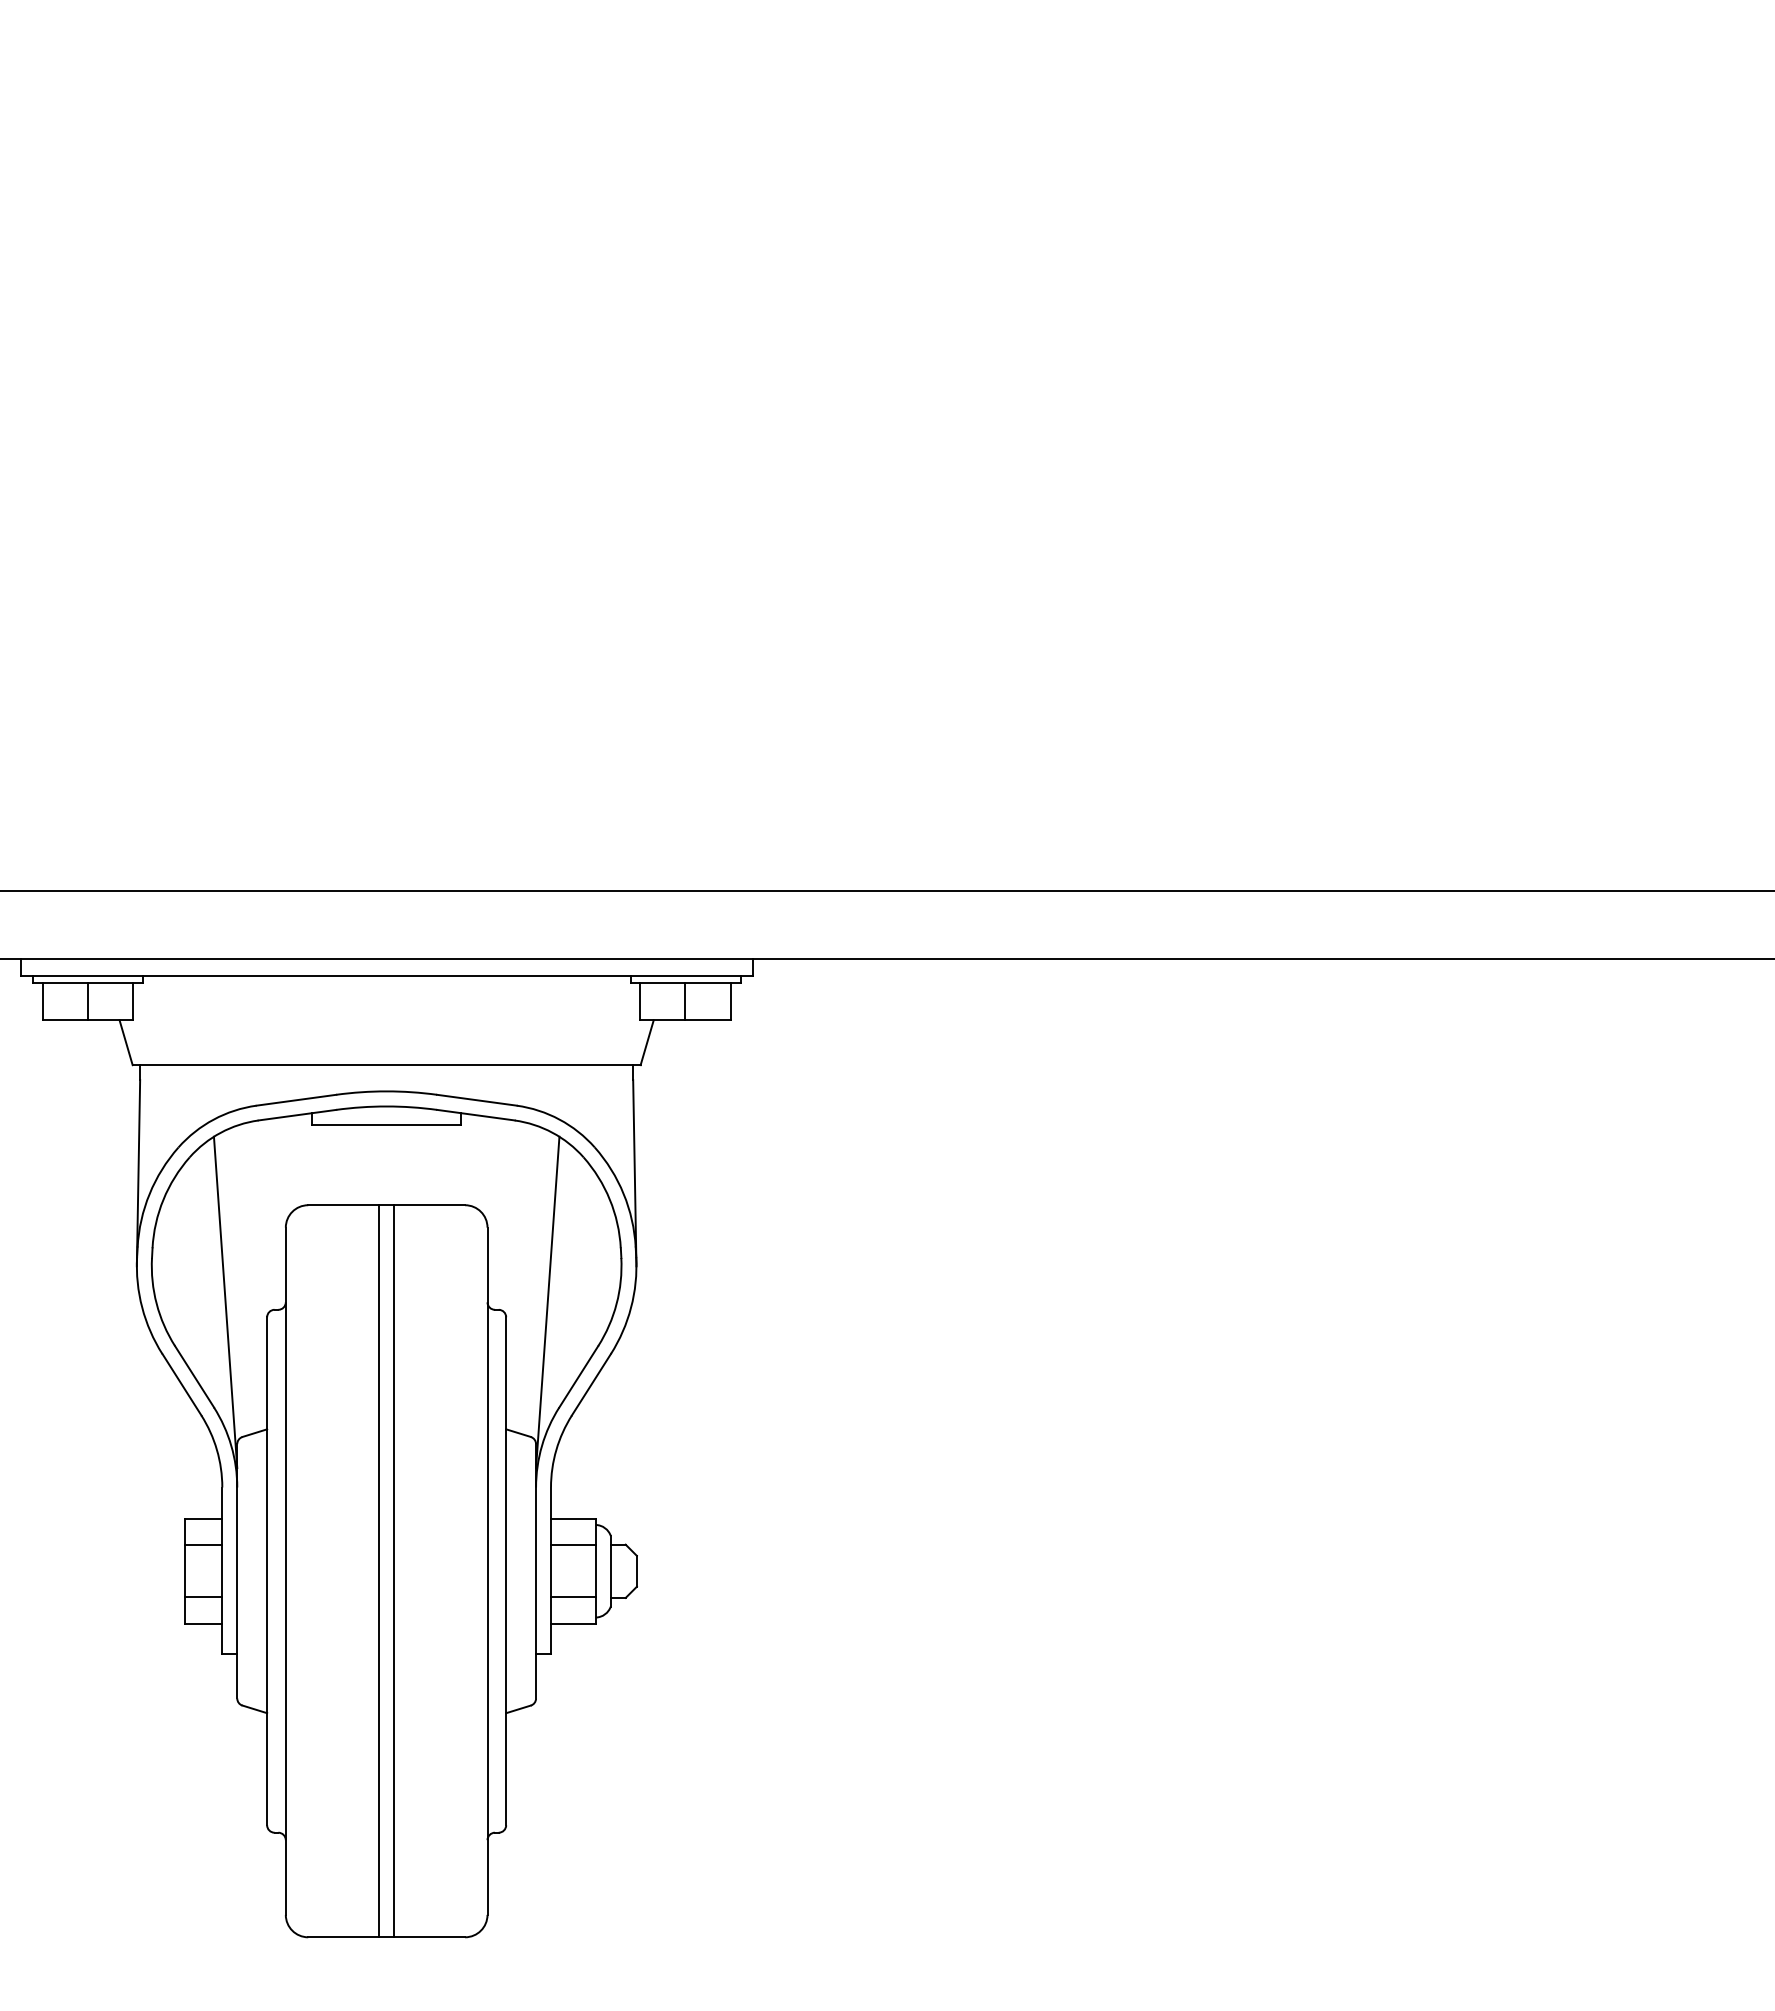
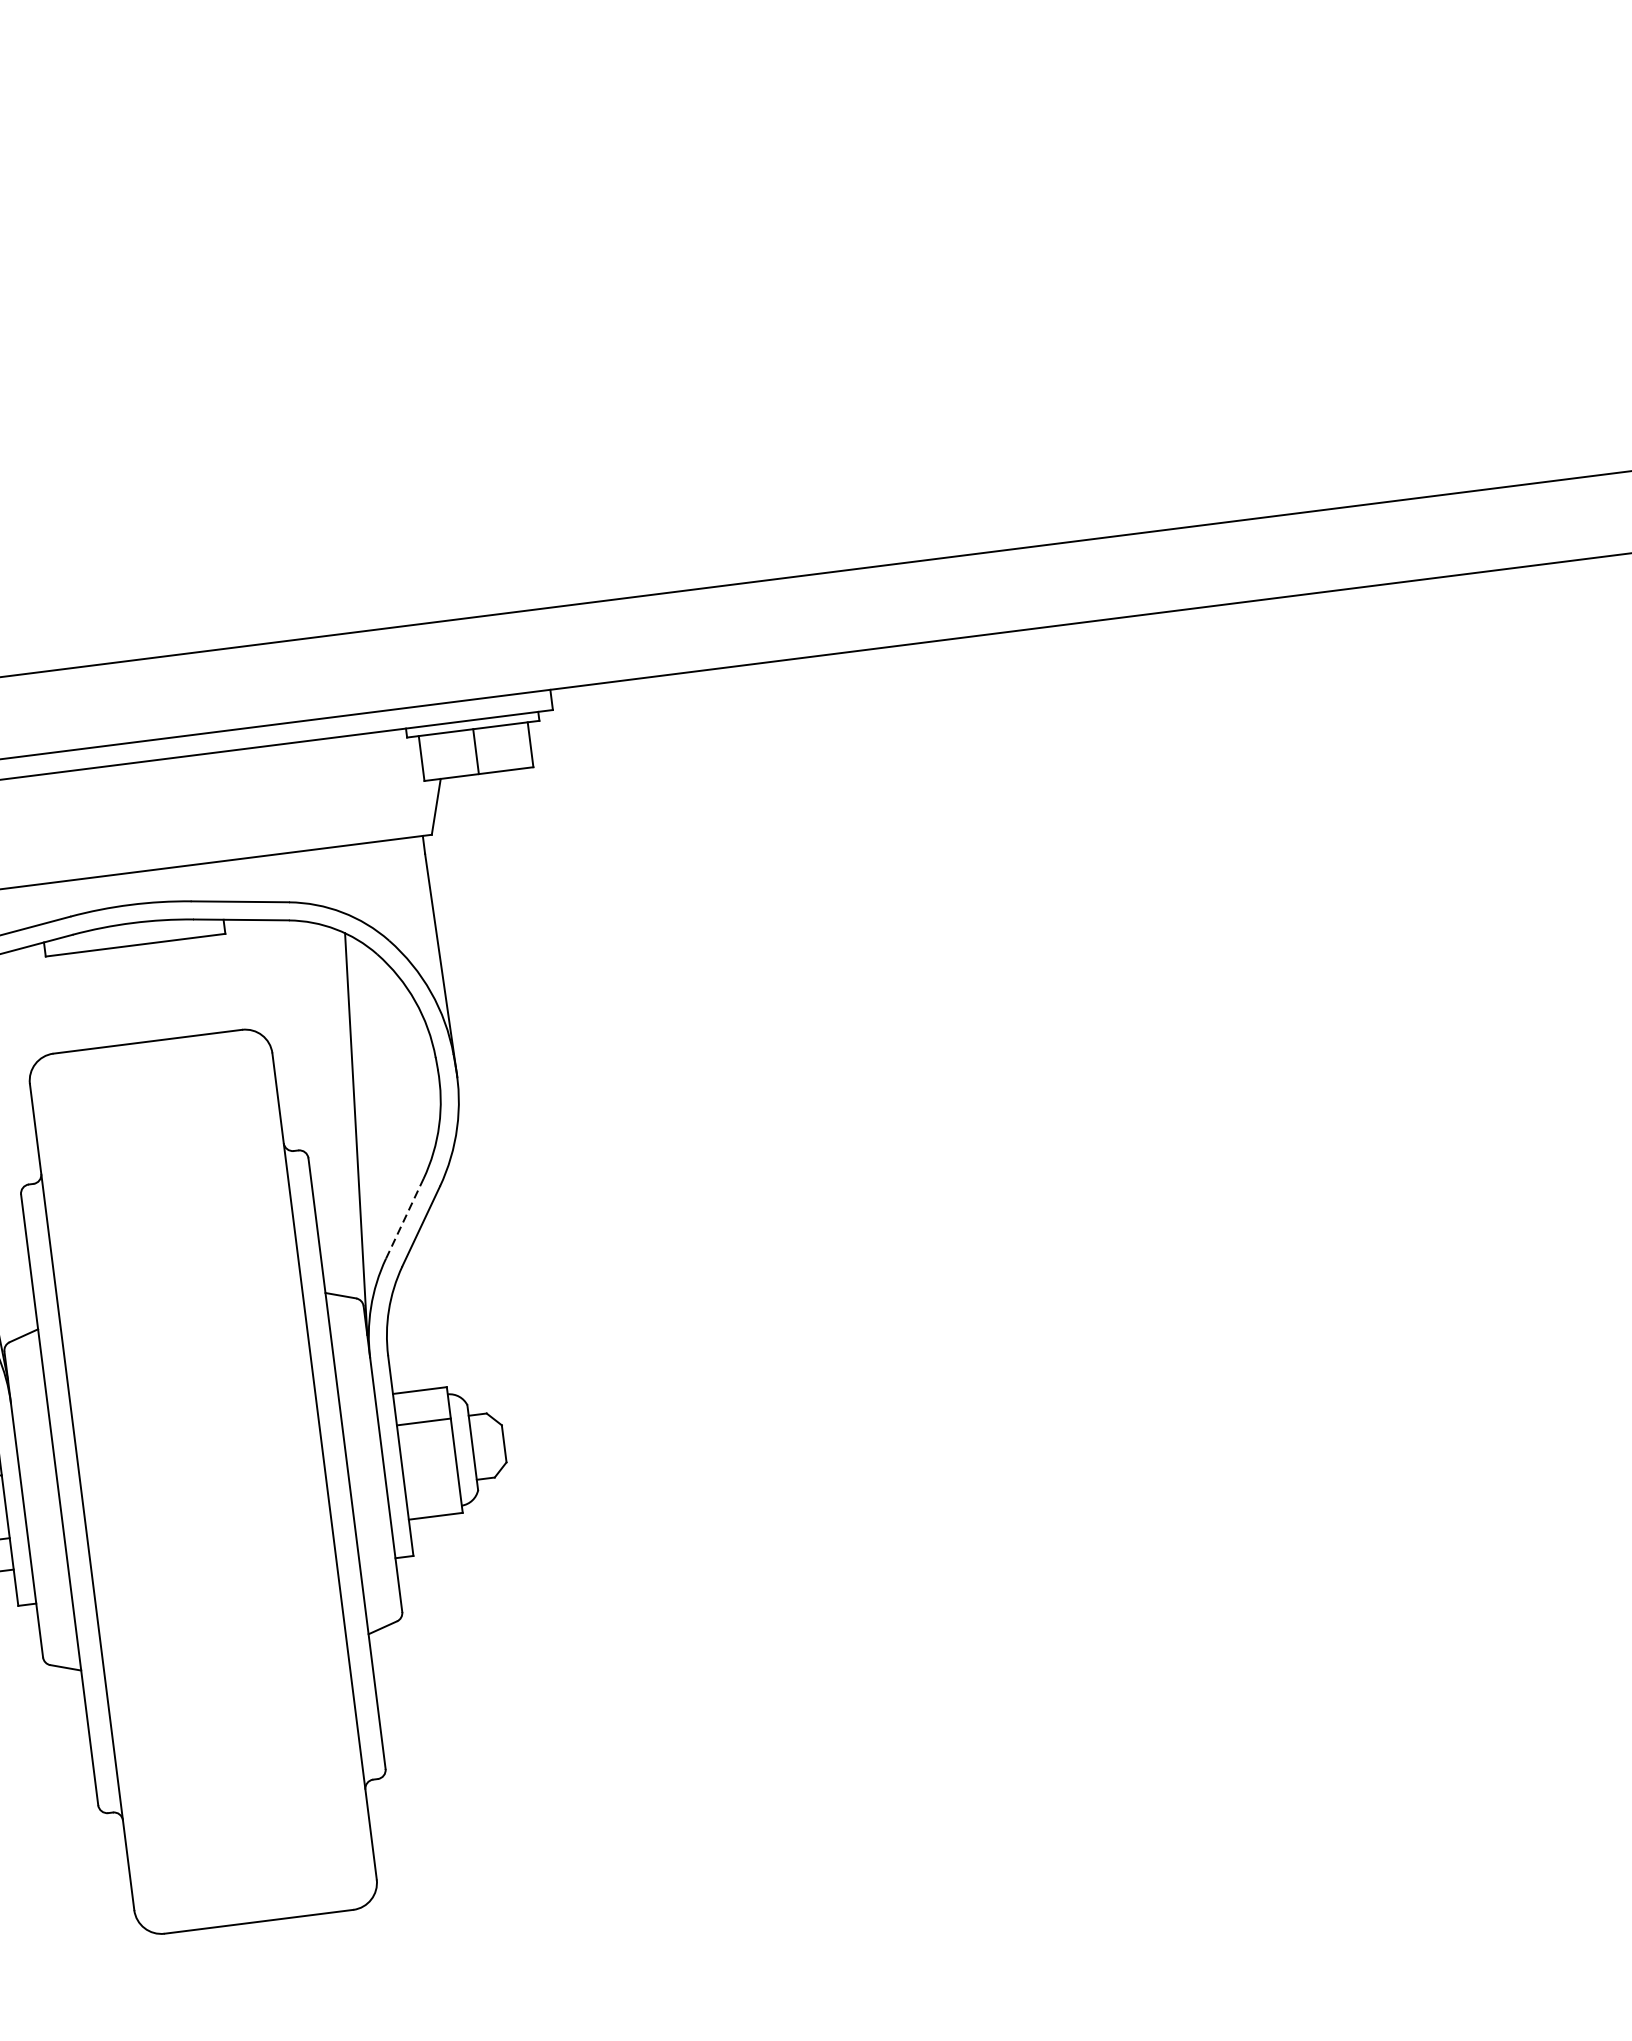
line: (579, 1376) -> (405, 1218), solid -> dashed
line: (379, 1571) -> (194, 1483), removed
line: (394, 1571) -> (212, 1480), removed
line: (573, 1597) -> (431, 1484), removed

